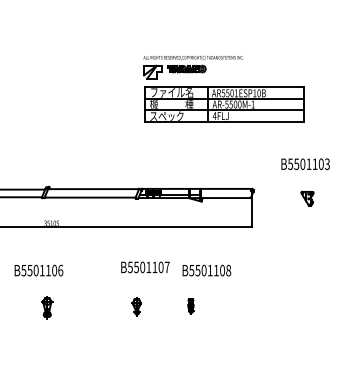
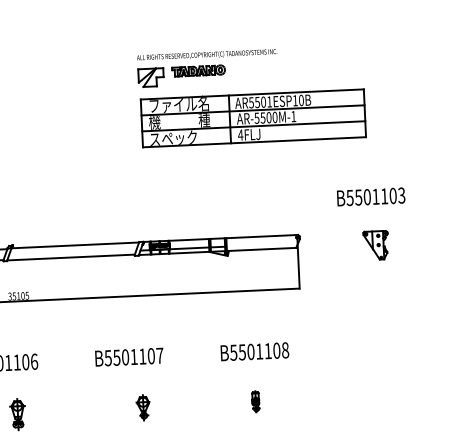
part: (307, 198) -> (376, 244), size x1.43
text: (145, 267) -> (129, 357), moved
text: (206, 270) -> (254, 351), moved
part: (190, 306) -> (255, 402), moved

